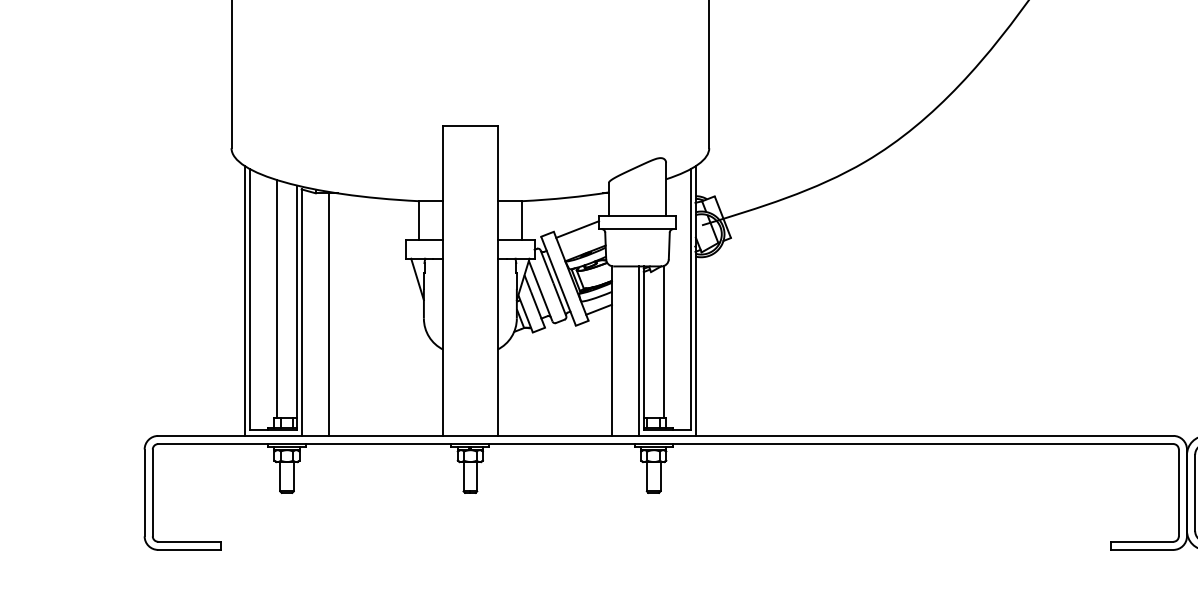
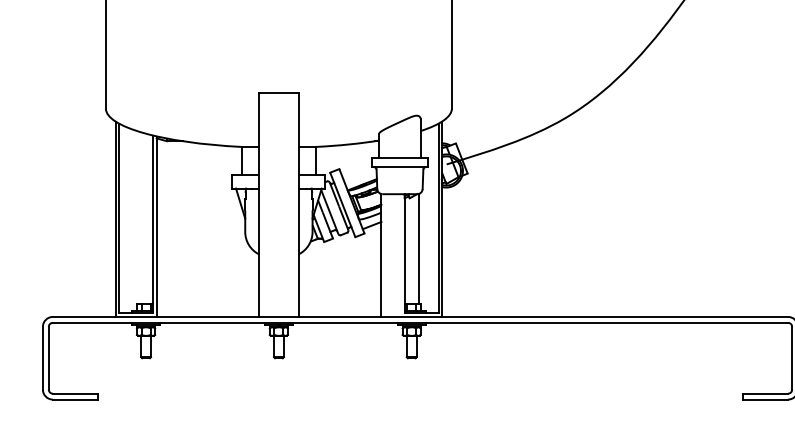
line: (577, 229) -> (356, 167), removed
line: (277, 298) -> (139, 217), removed
line: (328, 314) -> (176, 229), removed
line: (639, 350) -> (401, 255), removed

